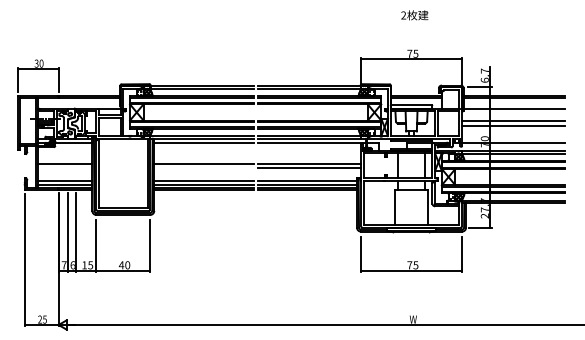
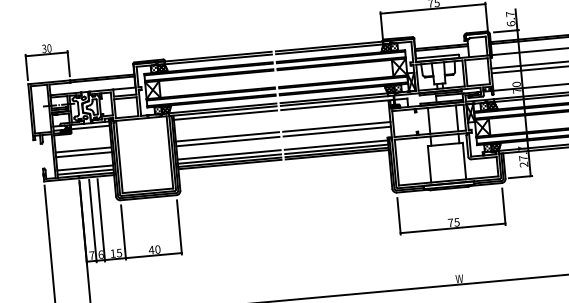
line: (65, 168) -> (84, 154), added
line: (203, 168) -> (227, 141), added

